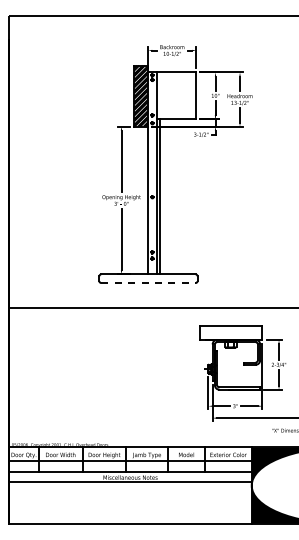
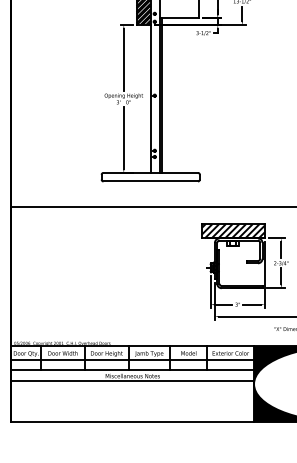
line: (148, 283) -> (150, 181), dashed -> solid
hatch: (230, 332) -> (232, 230), added

